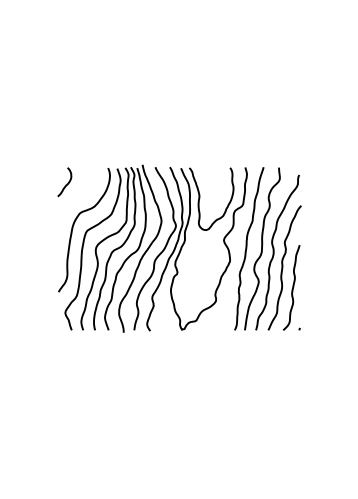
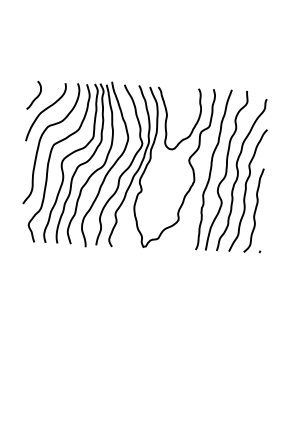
curve: (76, 197) -> (45, 111), added

